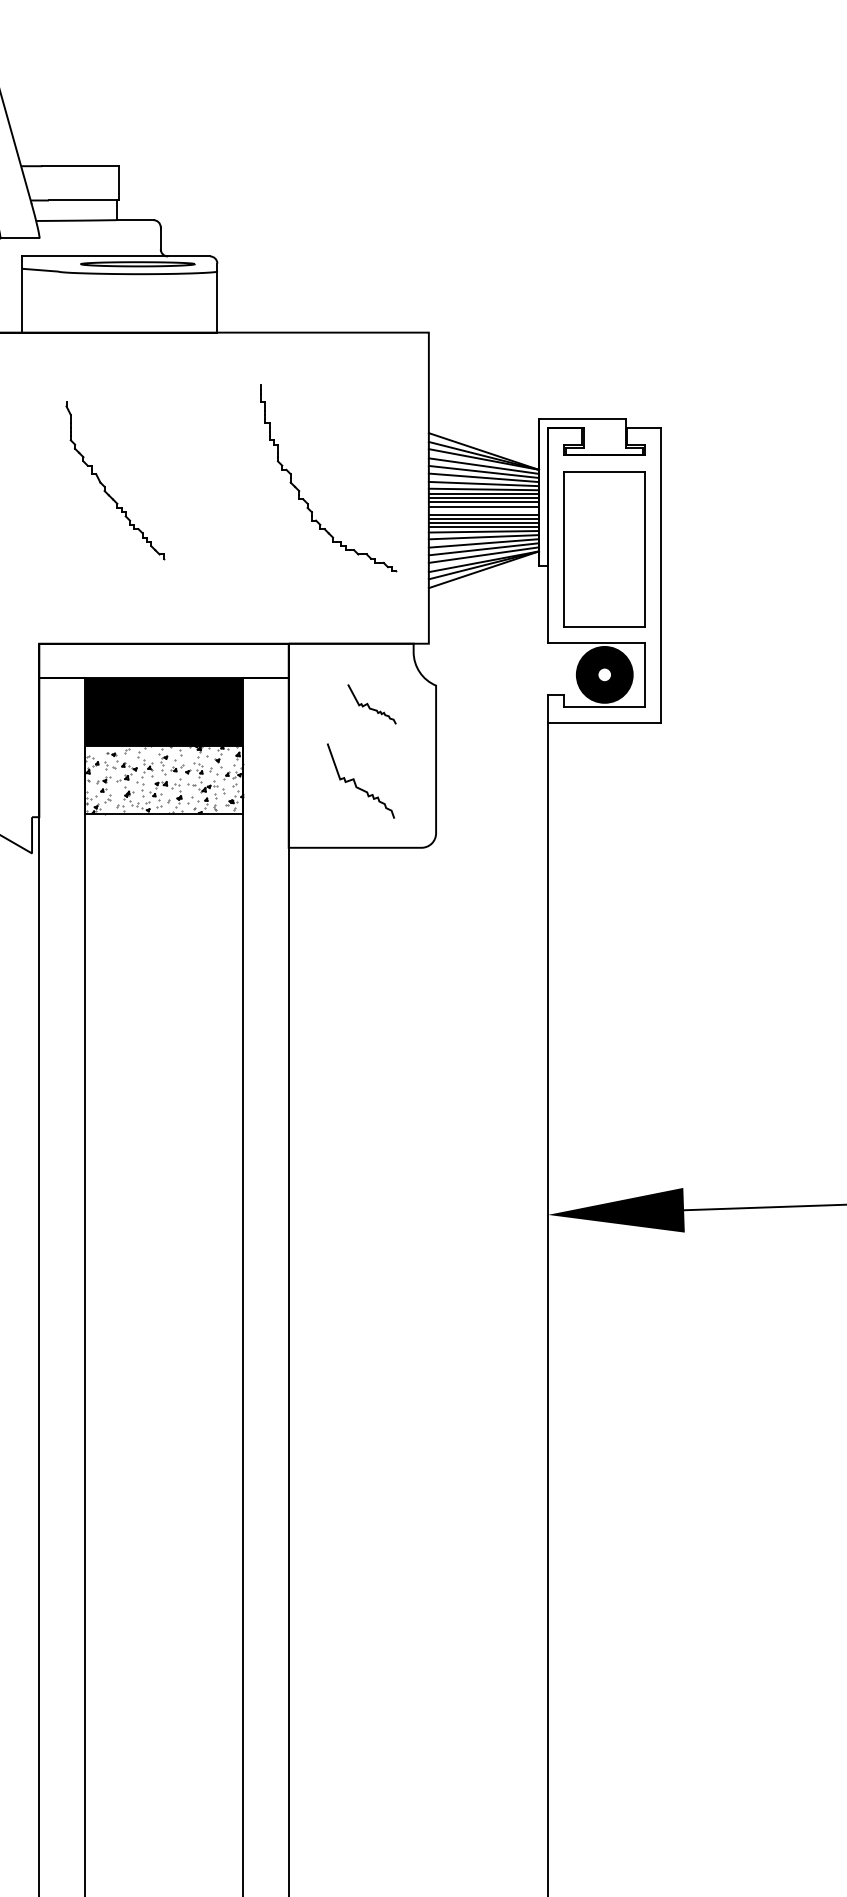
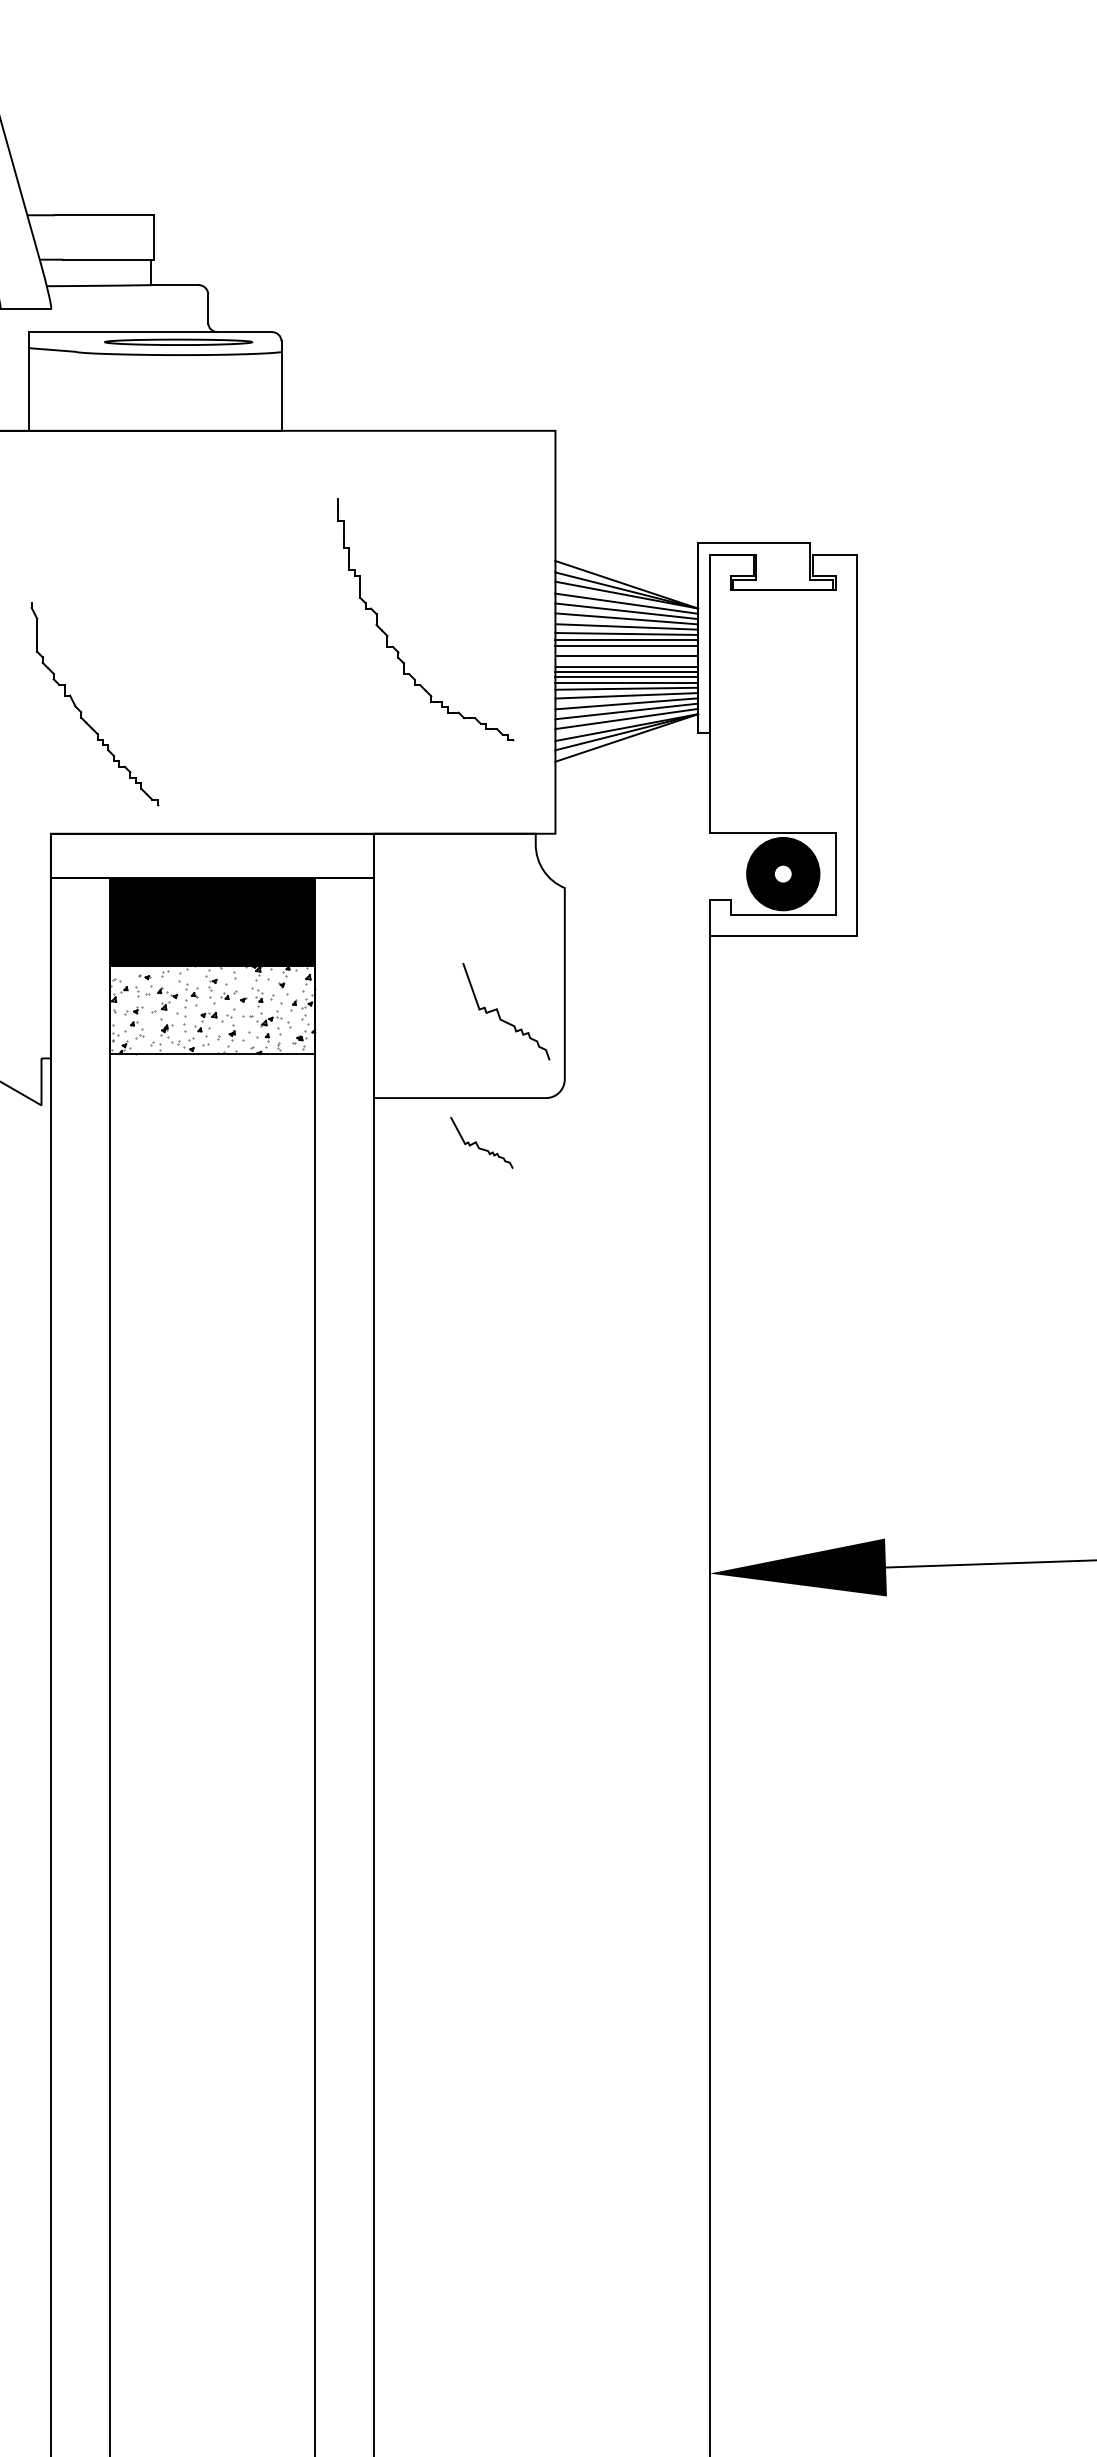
part: (105, 486) -> (82, 711), moved
line: (483, 502) -> (626, 650), removed
part: (604, 549) -> (782, 711), removed
curve: (369, 705) -> (478, 1144), moved
curve: (356, 783) -> (500, 1014), moved

